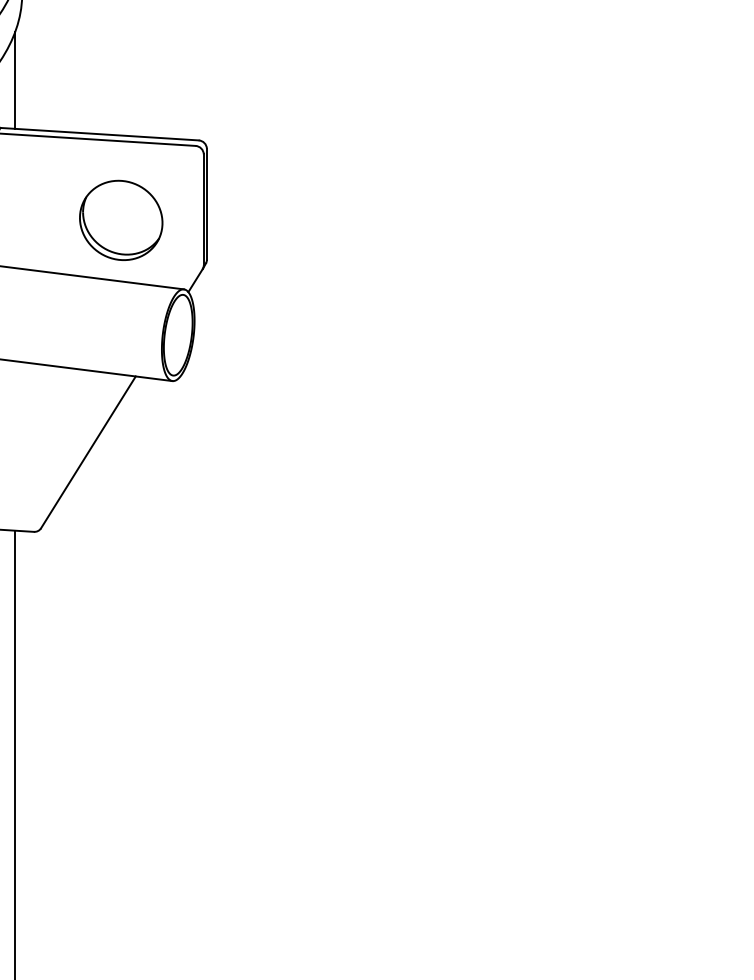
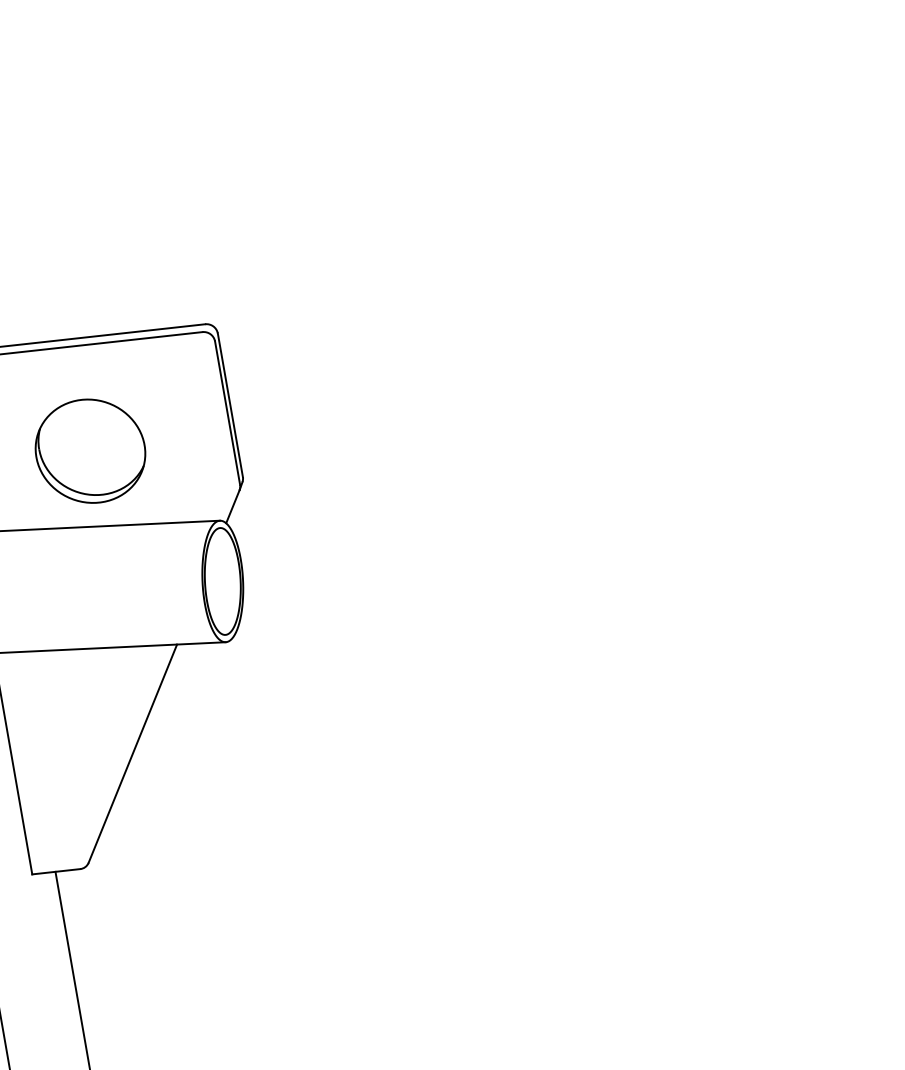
part: (121, 219) -> (90, 449), moved

